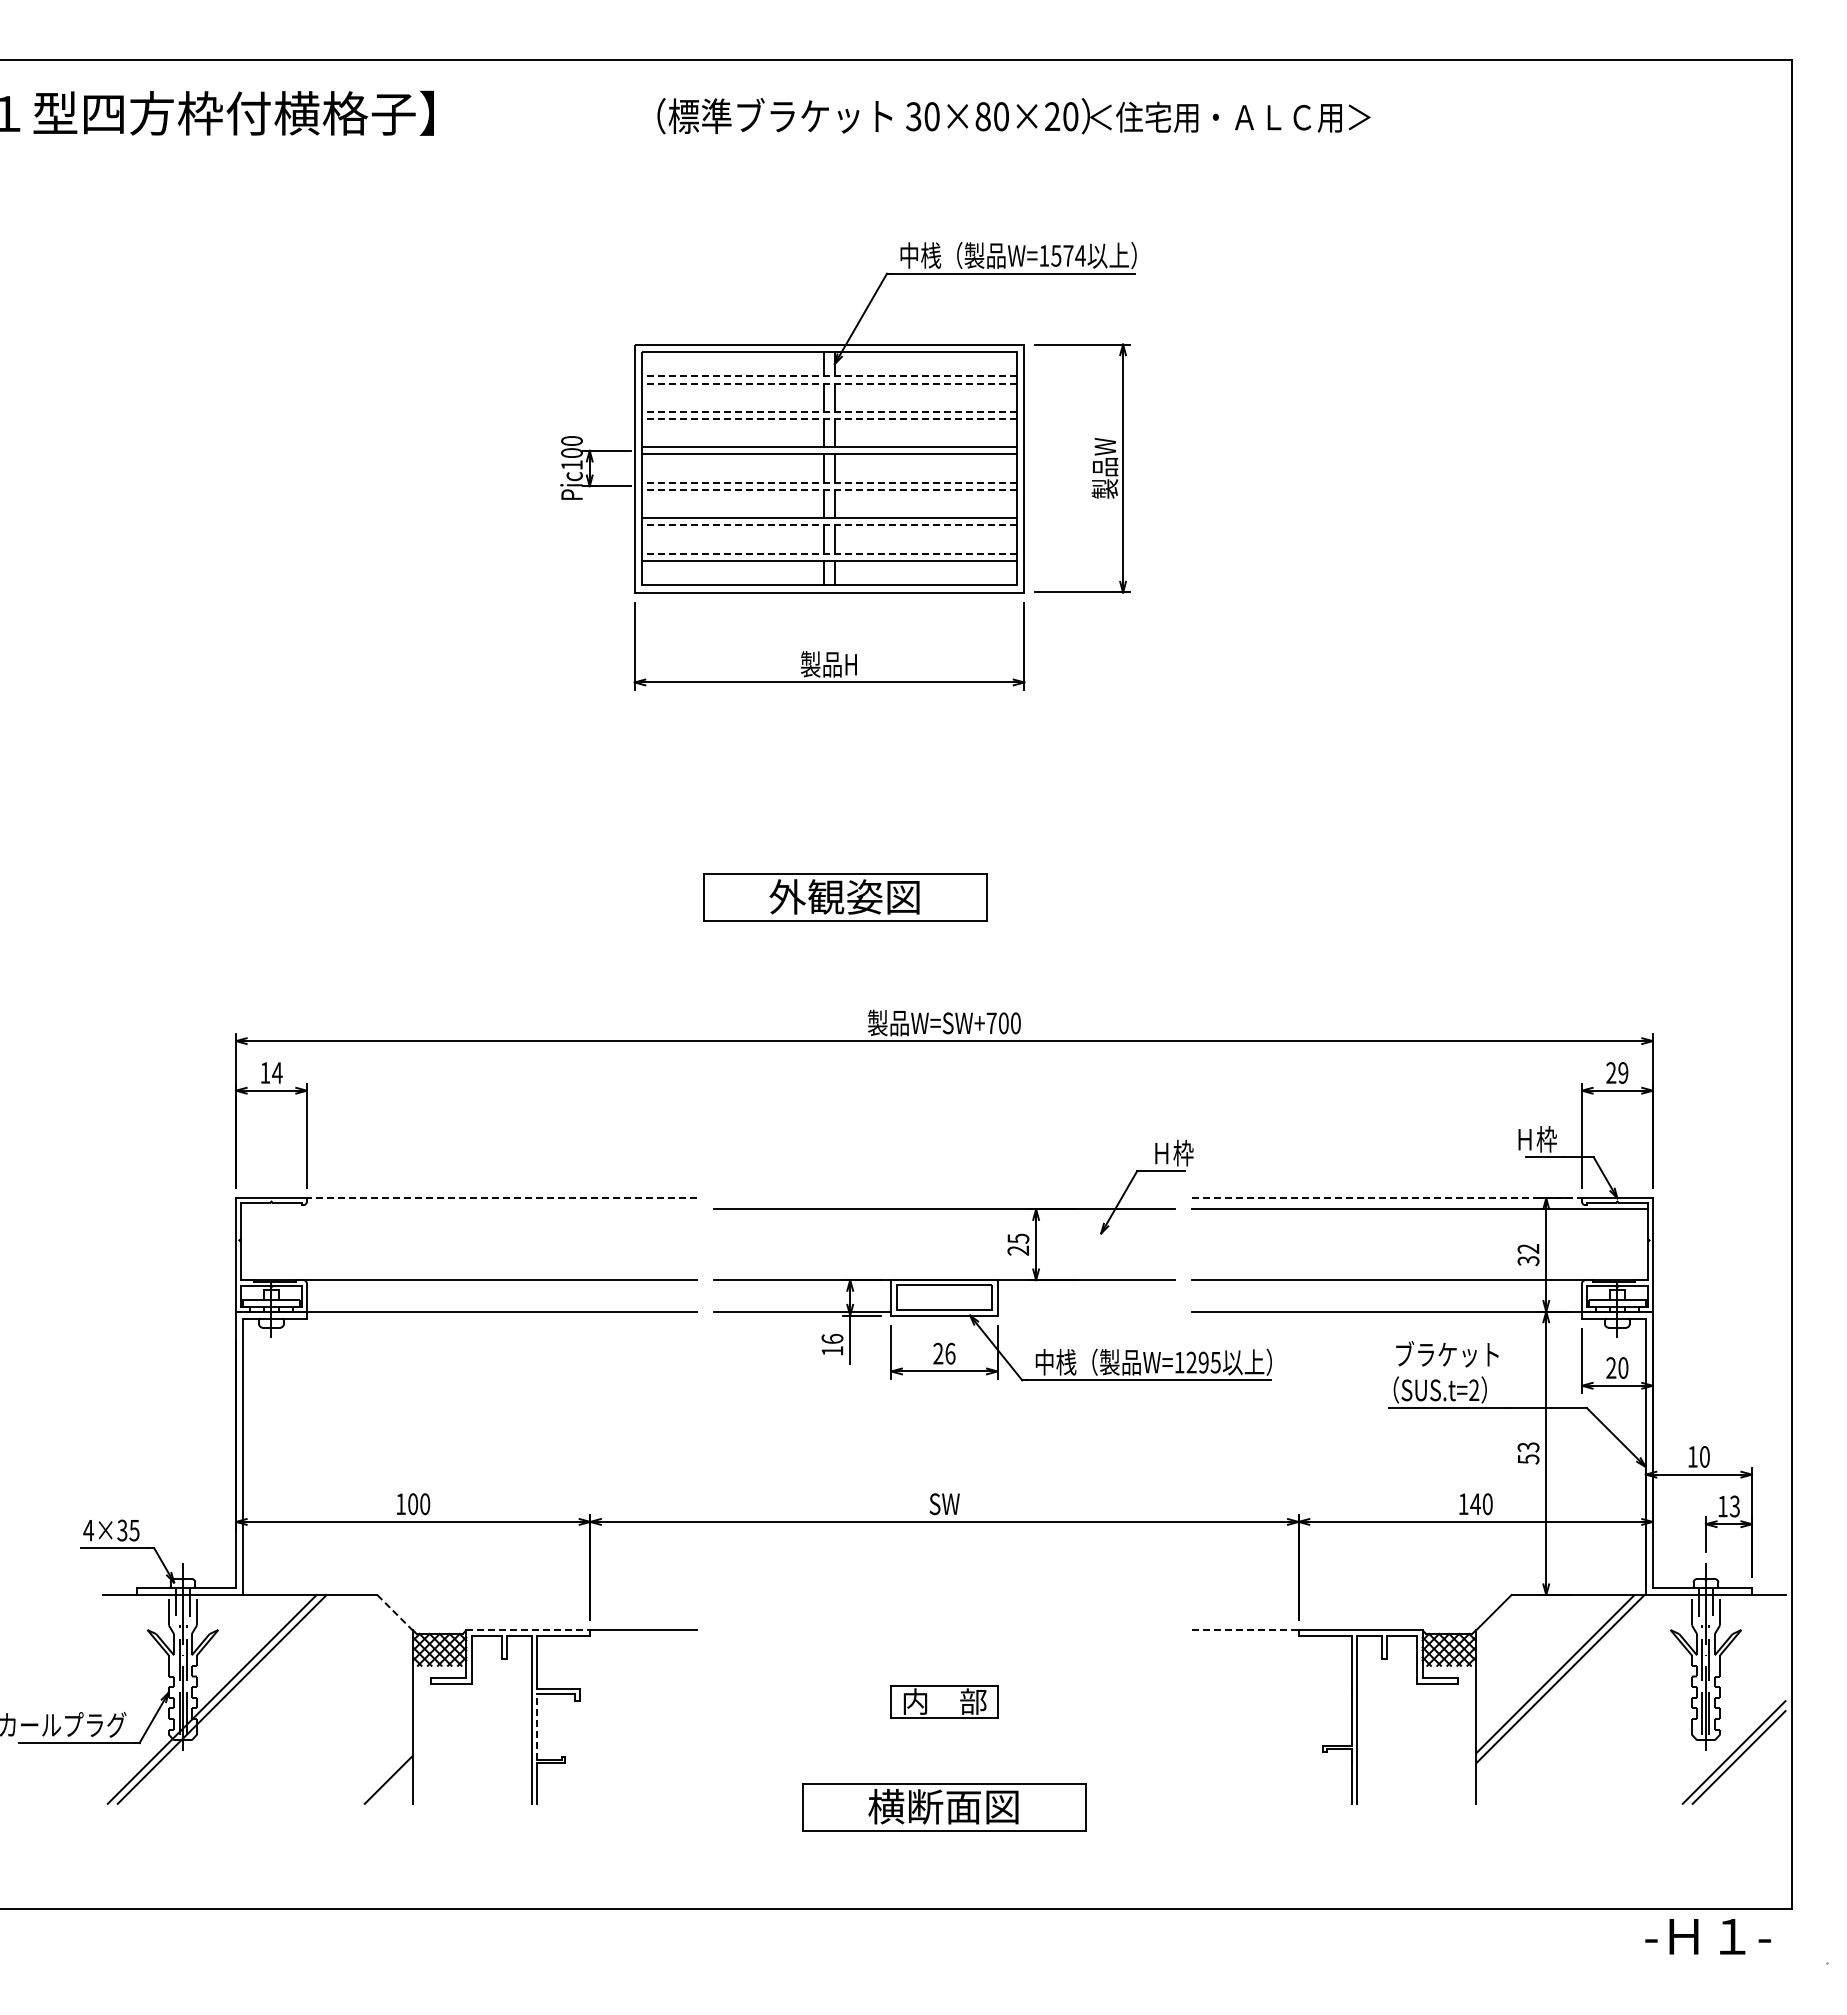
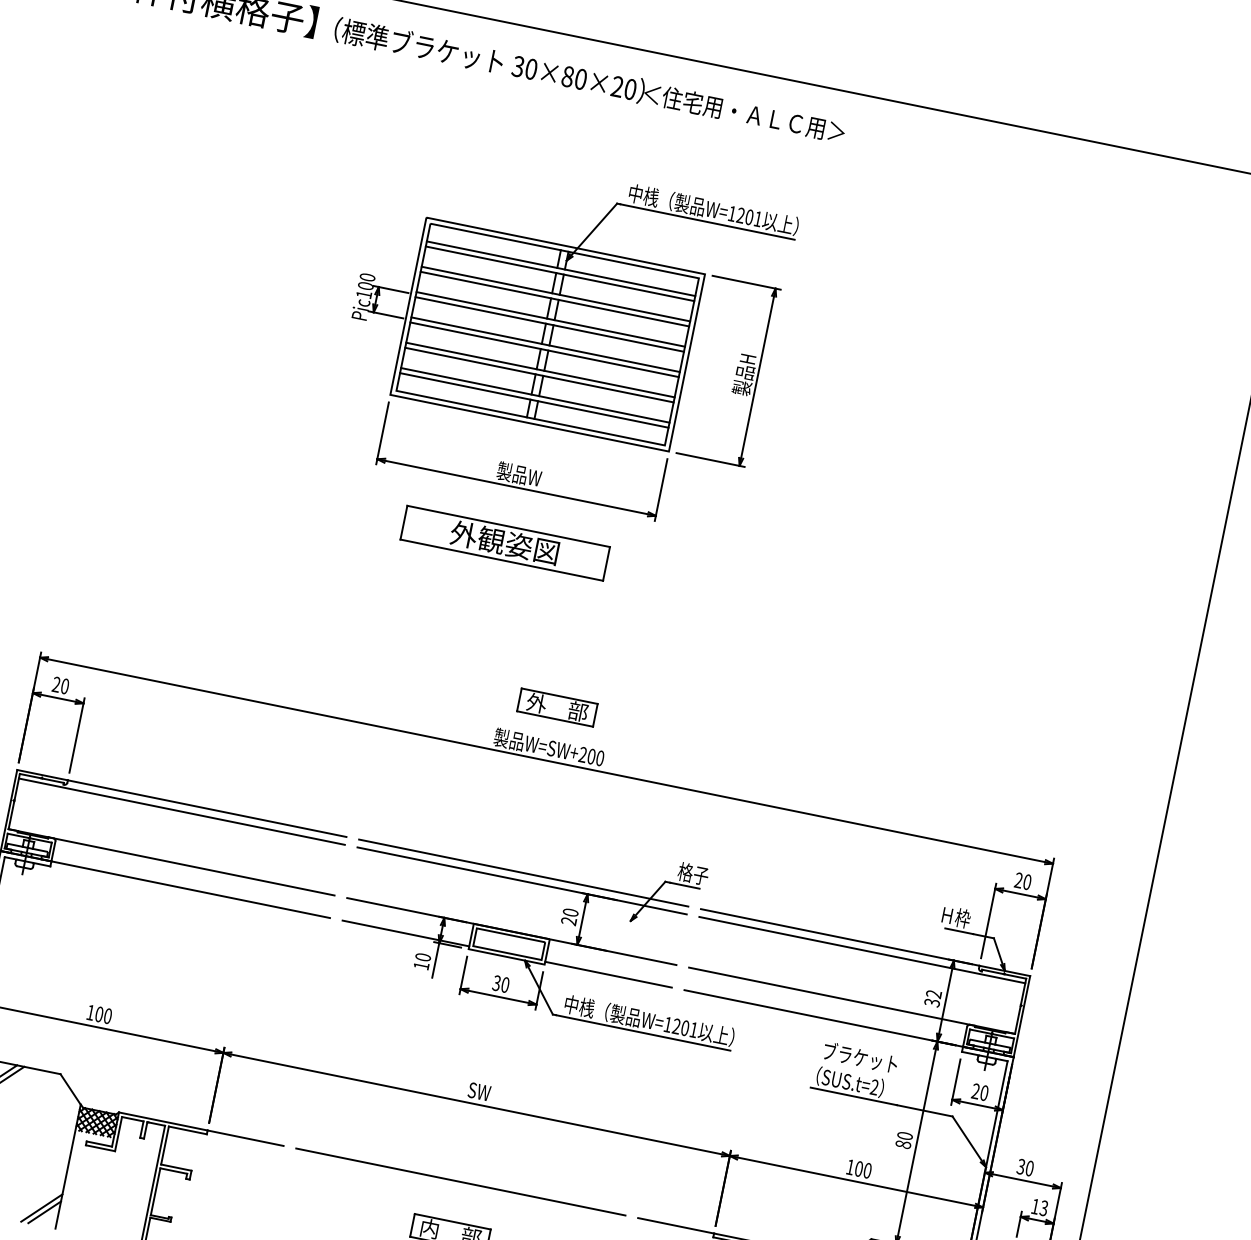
text: (1013, 116) -> (589, 81), moved
text: (1068, 255) -> (749, 217), W=1574 -> W=1201
line: (829, 376) -> (561, 268), dashed -> solid
line: (829, 383) -> (560, 273), dashed -> solid
line: (829, 411) -> (555, 293), dashed -> solid
line: (829, 418) -> (554, 298), dashed -> solid
text: (1104, 468) -> (744, 374), 製品W -> 製品H
line: (829, 482) -> (545, 344), dashed -> solid
line: (829, 489) -> (544, 349), dashed -> solid
line: (829, 525) -> (539, 375), dashed -> solid
line: (829, 553) -> (535, 395), dashed -> solid
text: (829, 664) -> (519, 474), 製品H -> 製品W
part: (845, 897) -> (505, 543), moved
part: (944, 966) -> (557, 707), added
text: (991, 1022) -> (582, 754), W=SW+700 -> W=SW+200
text: (271, 1072) -> (60, 685), 14 -> 20
text: (1623, 1072) -> (1027, 881), 29 -> 20
text: (1172, 1152) -> (693, 873), Ｈ枠 -> 格子
line: (501, 1198) -> (207, 808), dashed -> solid
line: (944, 1198) -> (523, 873), added
line: (1387, 1198) -> (840, 937), dashed -> solid
line: (468, 1209) -> (181, 811), added
text: (1018, 1238) -> (570, 912), 25 -> 20
line: (1085, 1311) -> (608, 974), added
text: (832, 1338) -> (423, 957), 16 -> 10
text: (944, 1353) -> (501, 984), 26 -> 30
text: (1209, 1362) -> (689, 1029), W=1295 -> W=1201
text: (1528, 1453) -> (904, 1140), 53 -> 80
text: (1692, 1456) -> (1020, 1166), 10 -> 30
text: (1475, 1504) -> (858, 1169), 140 -> 100
line: (395, 1613) -> (70, 1090), dashed -> solid
line: (528, 1630) -> (163, 1121), dashed -> solid
line: (944, 1630) -> (460, 1182), added
line: (1246, 1630) -> (676, 1225), dashed -> solid
line: (537, 1726) -> (155, 1191), dashed -> solid
line: (393, 1784) -> (44, 1212), added

